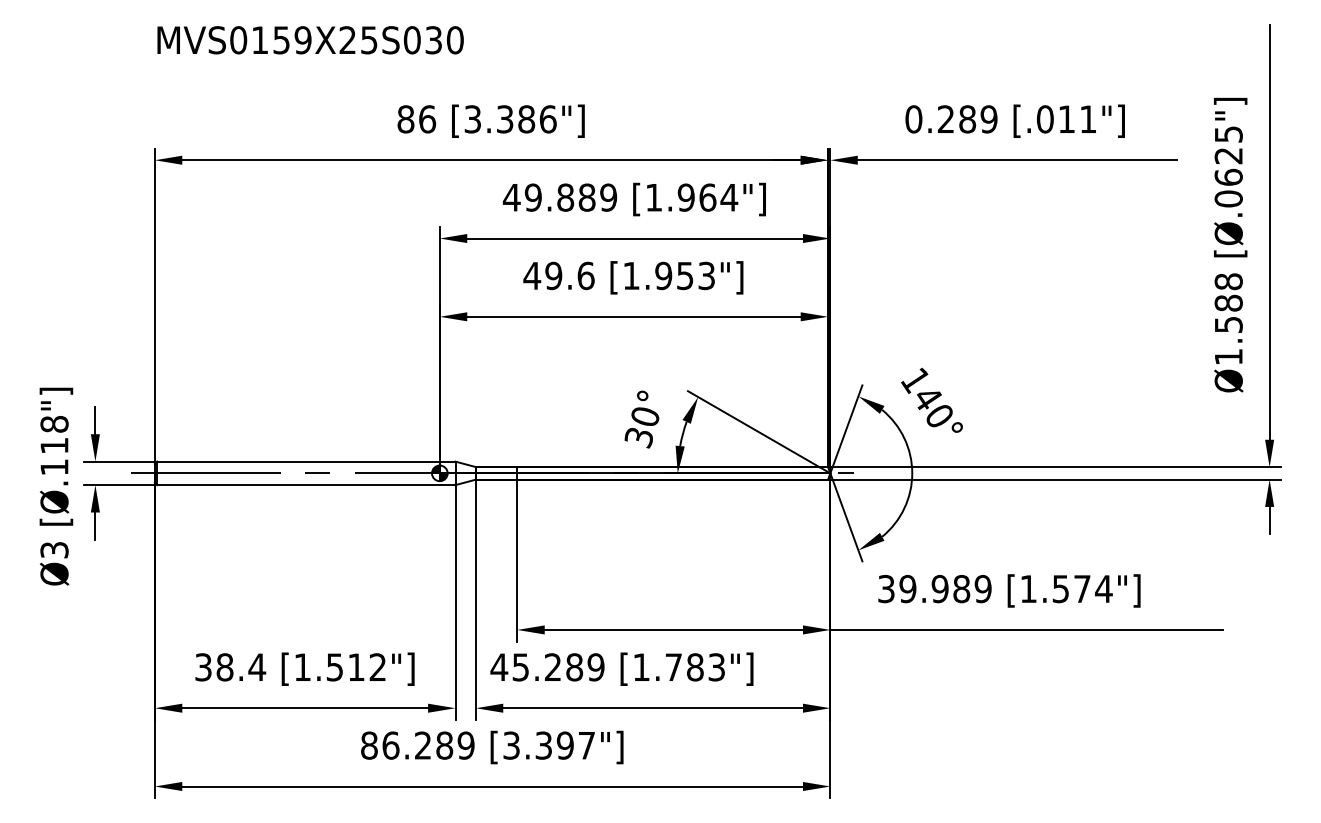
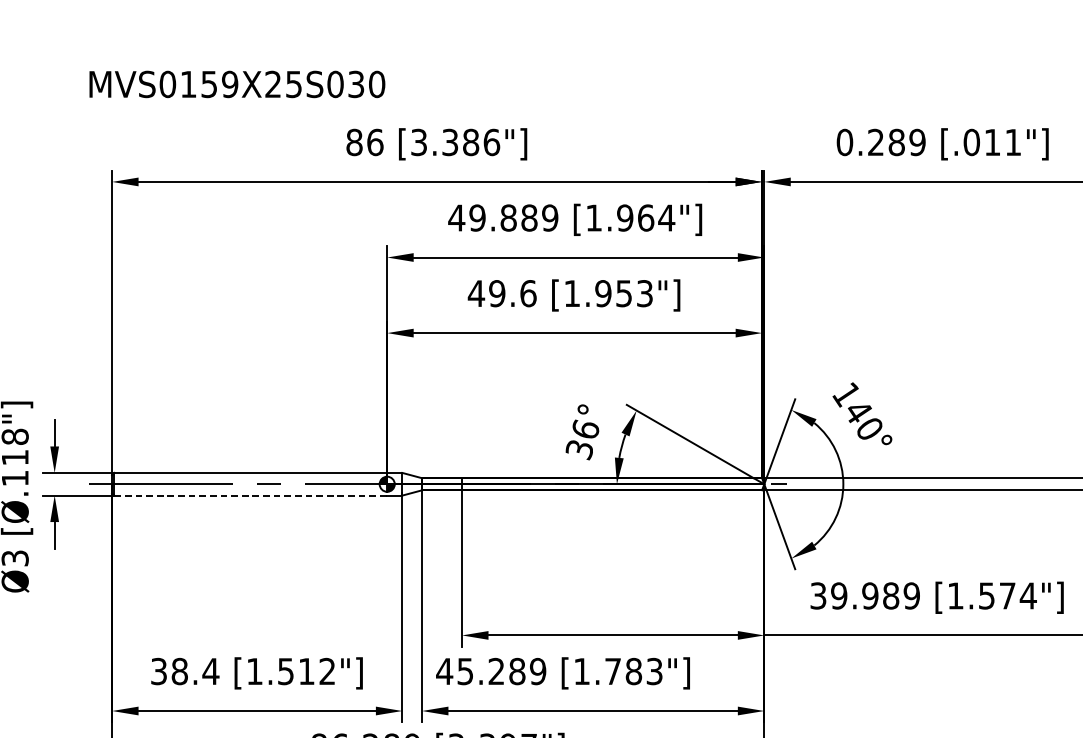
text: (310, 40) -> (237, 84), moved
text: (645, 415) -> (585, 428), 30° -> 36°
line: (299, 485) -> (251, 495), solid -> dashed

